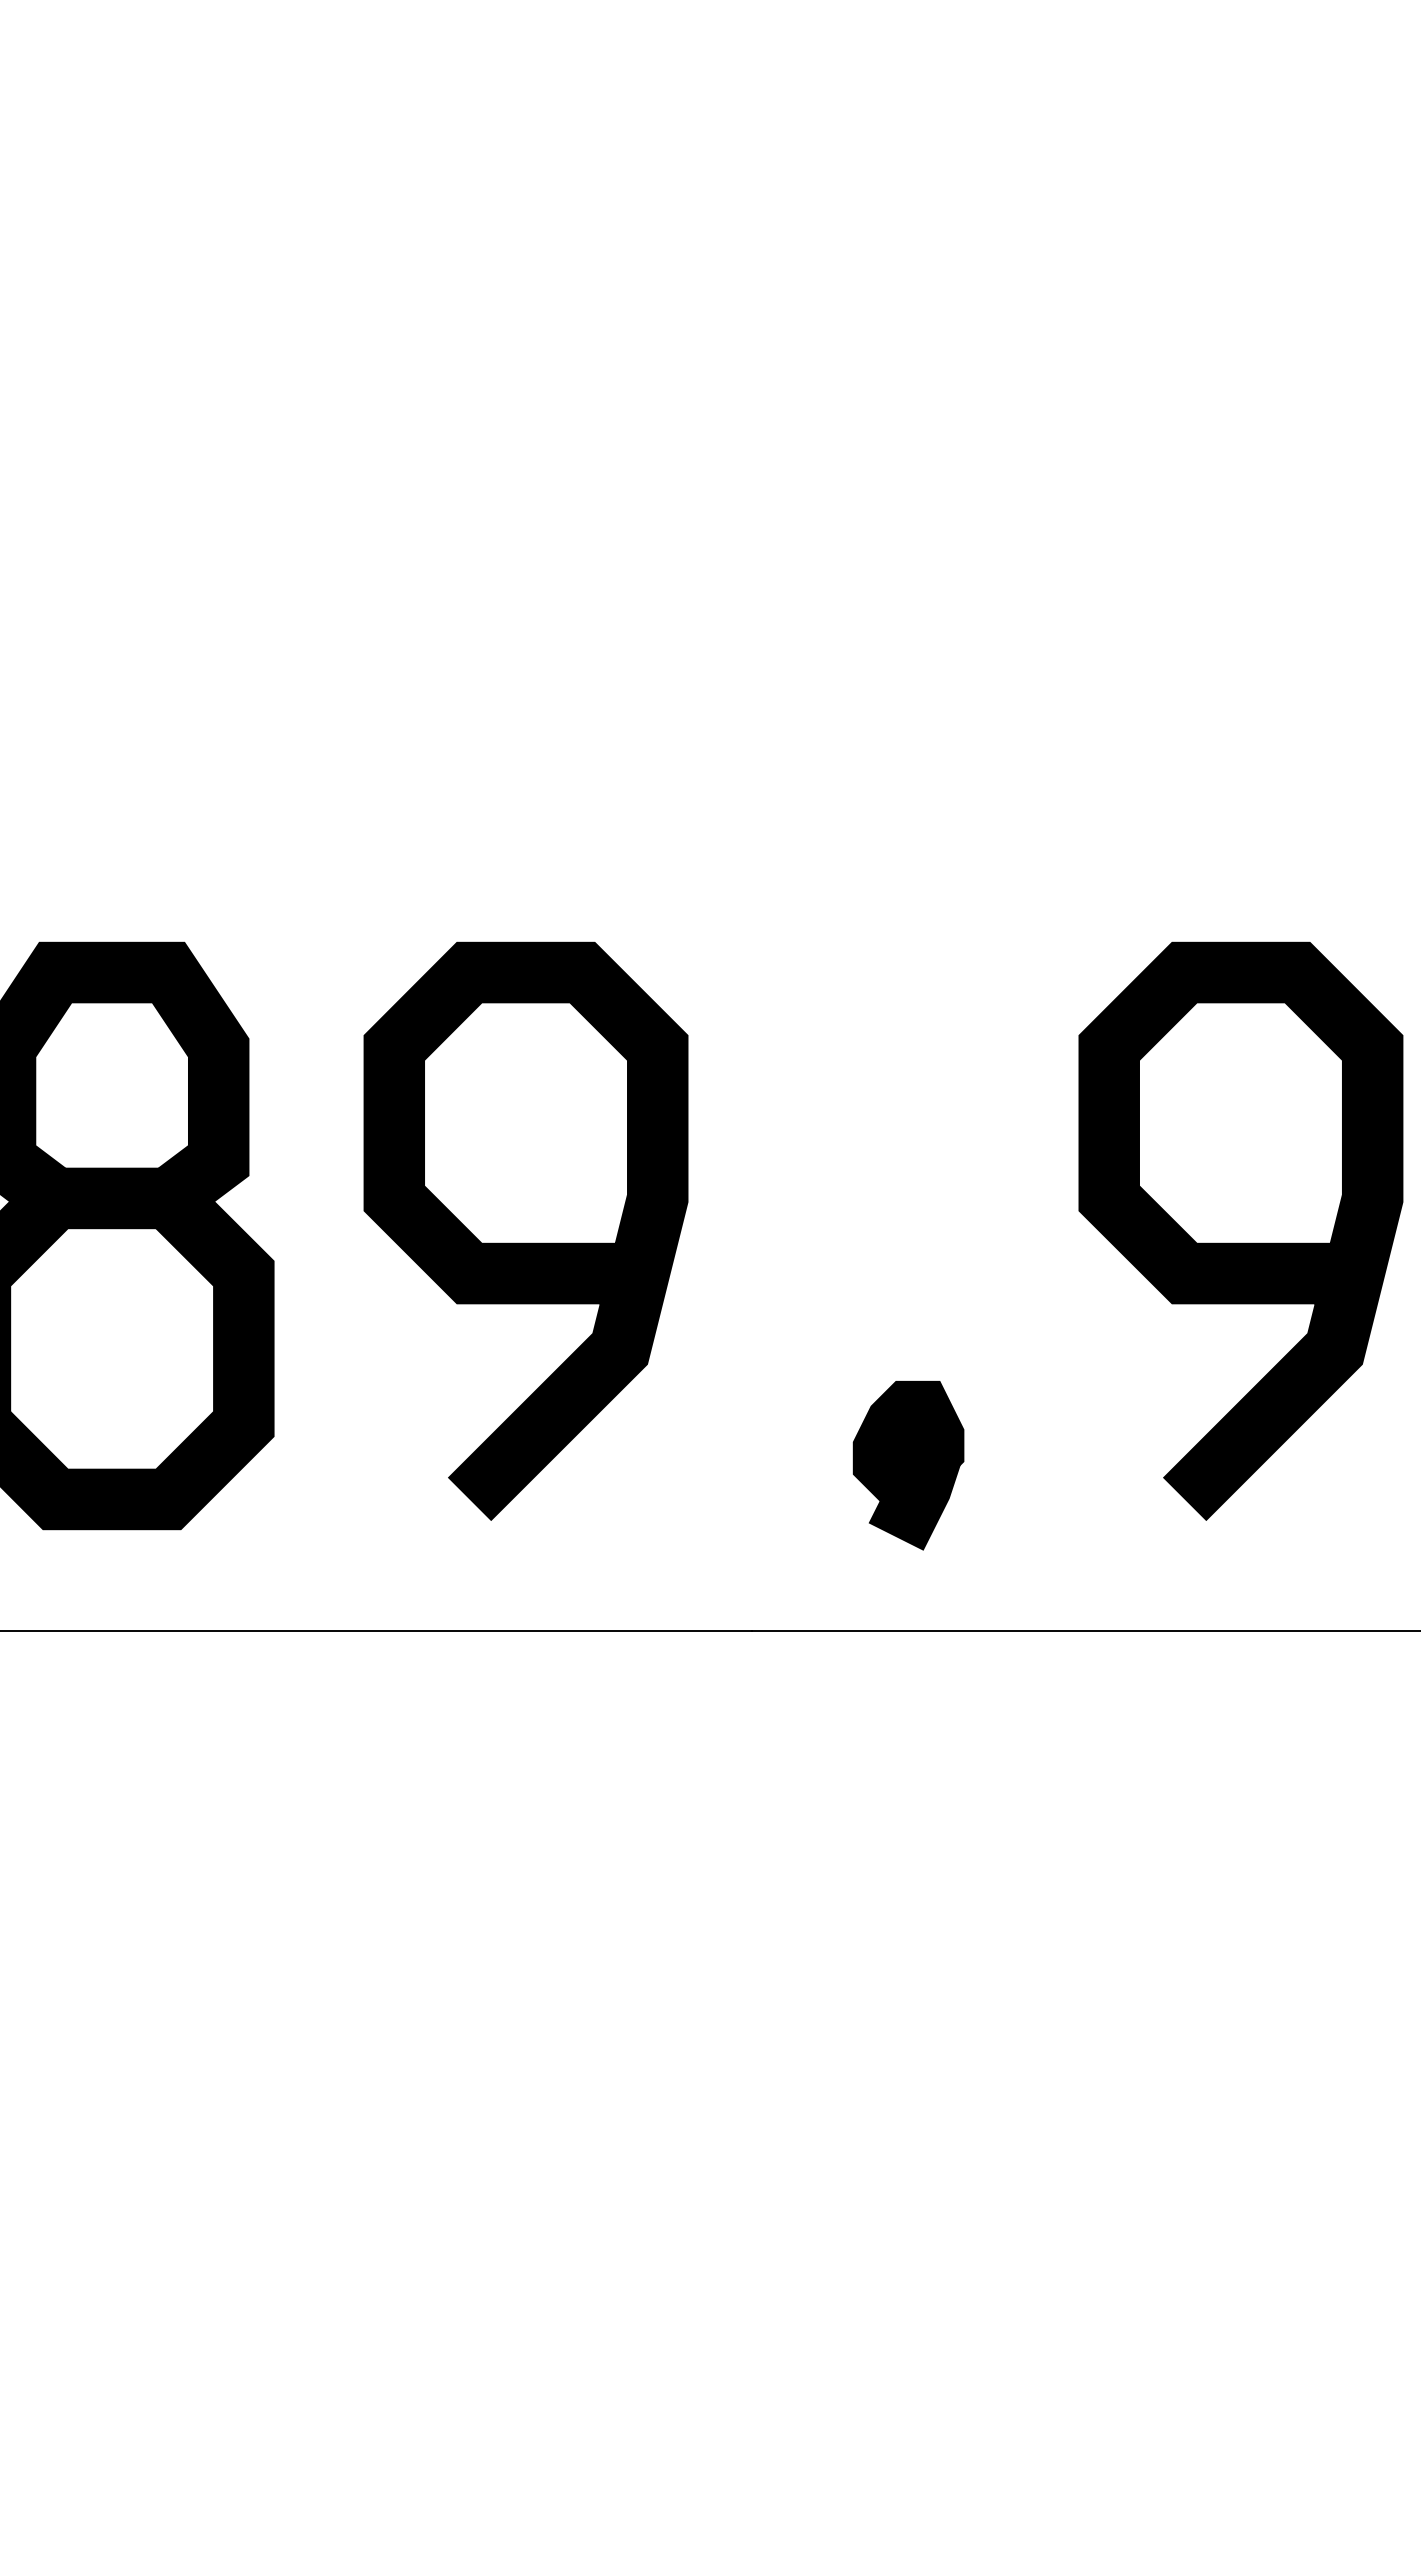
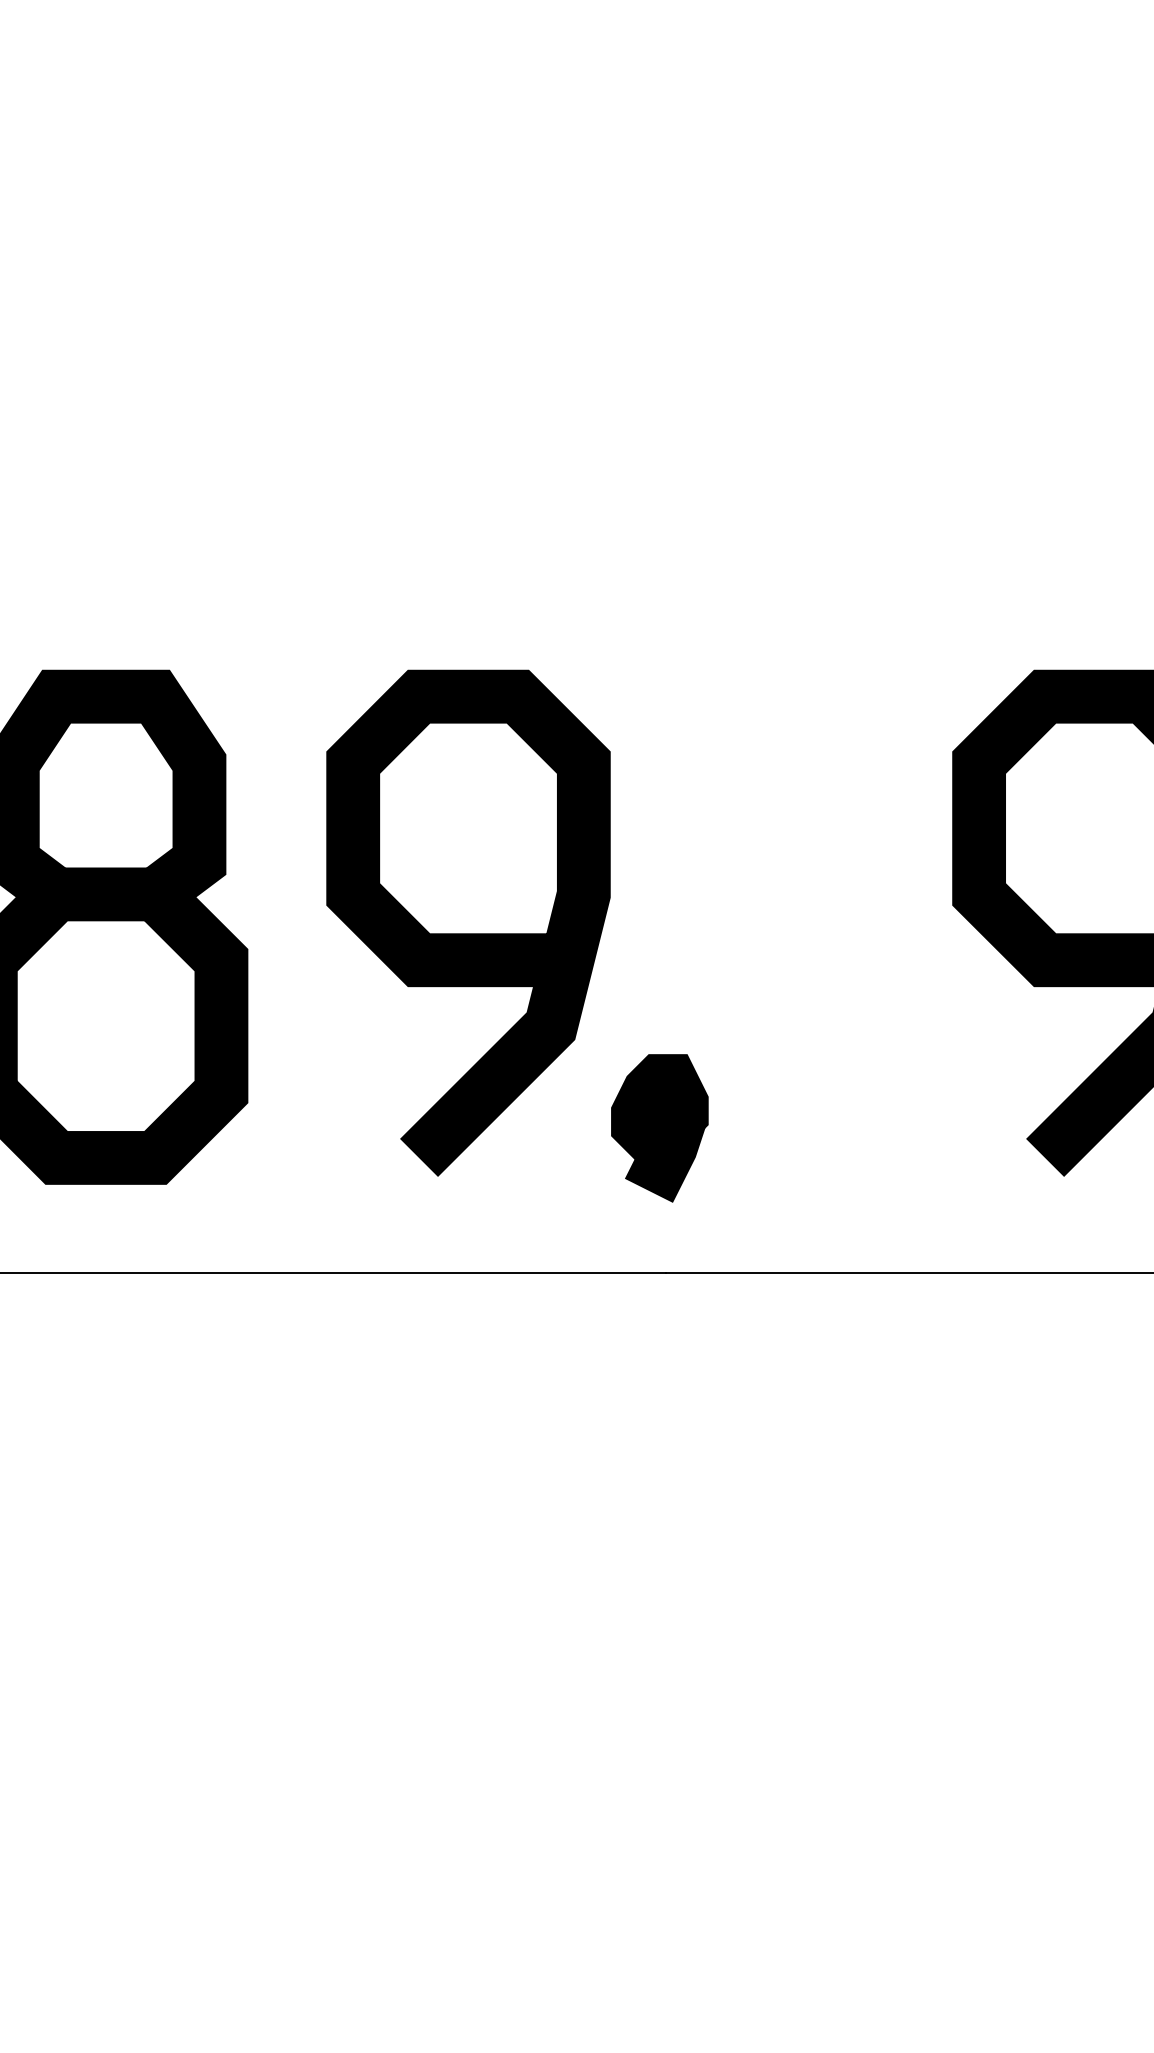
part: (908, 1465) -> (659, 1128), moved

